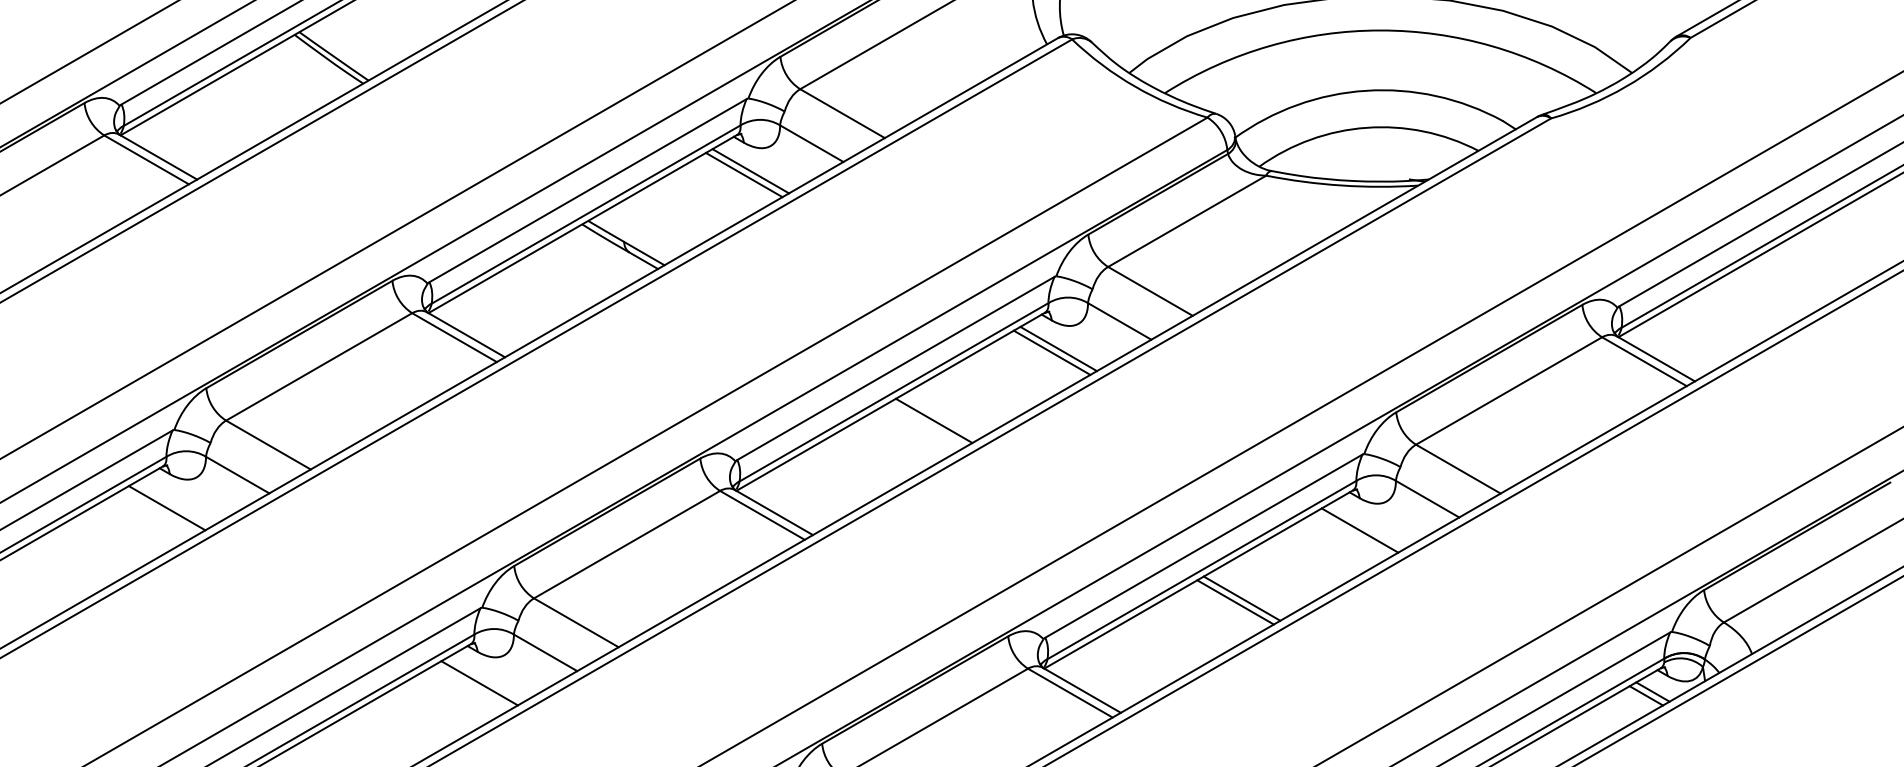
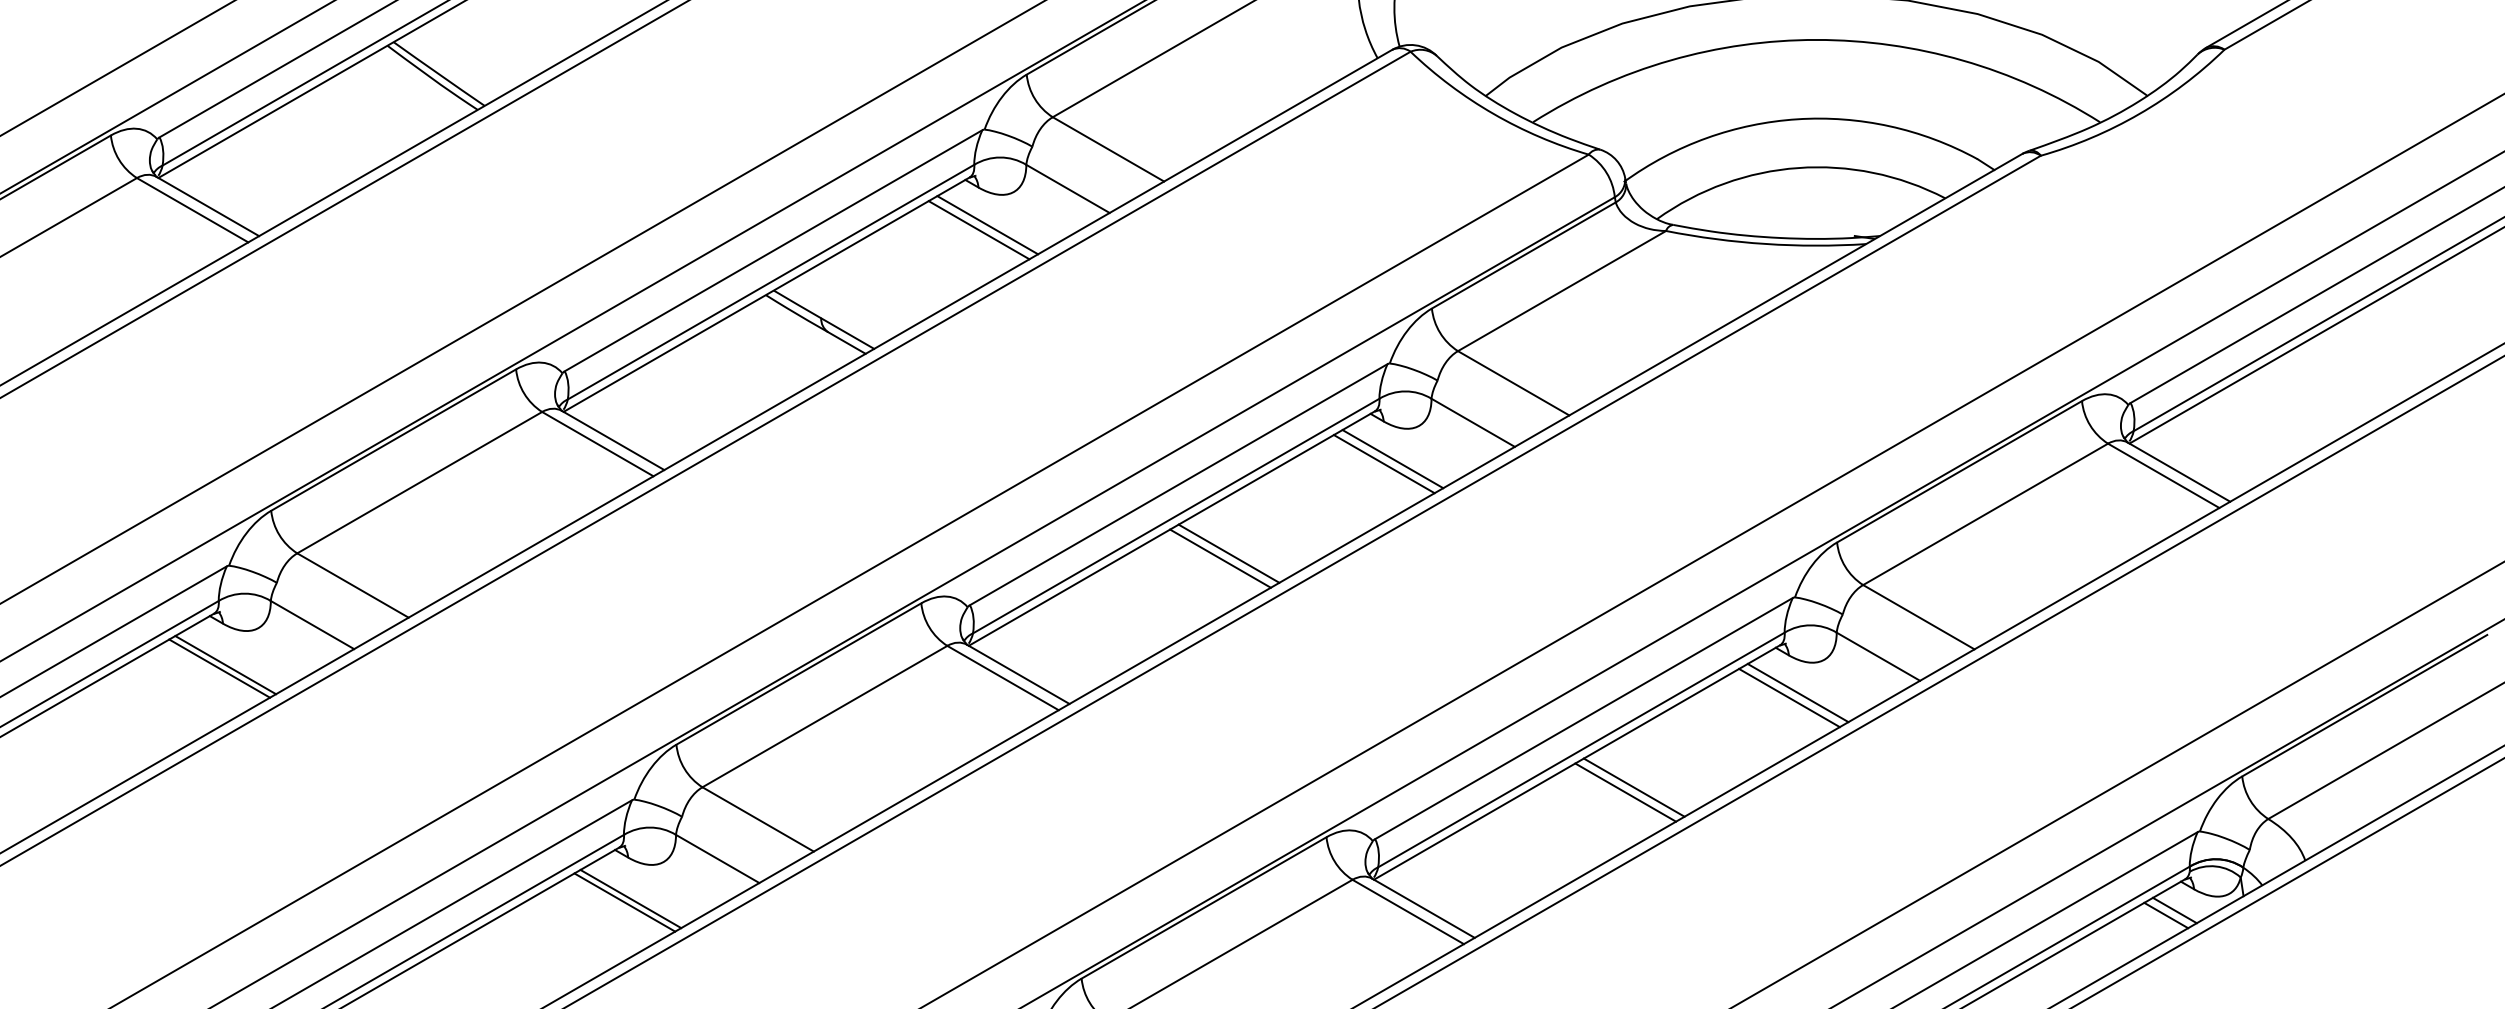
line: (927, 424) -> (1220, 558), added
line: (171, 505) -> (225, 665), added
line: (1366, 526) -> (1797, 692), added
line: (474, 685) -> (624, 902), added

